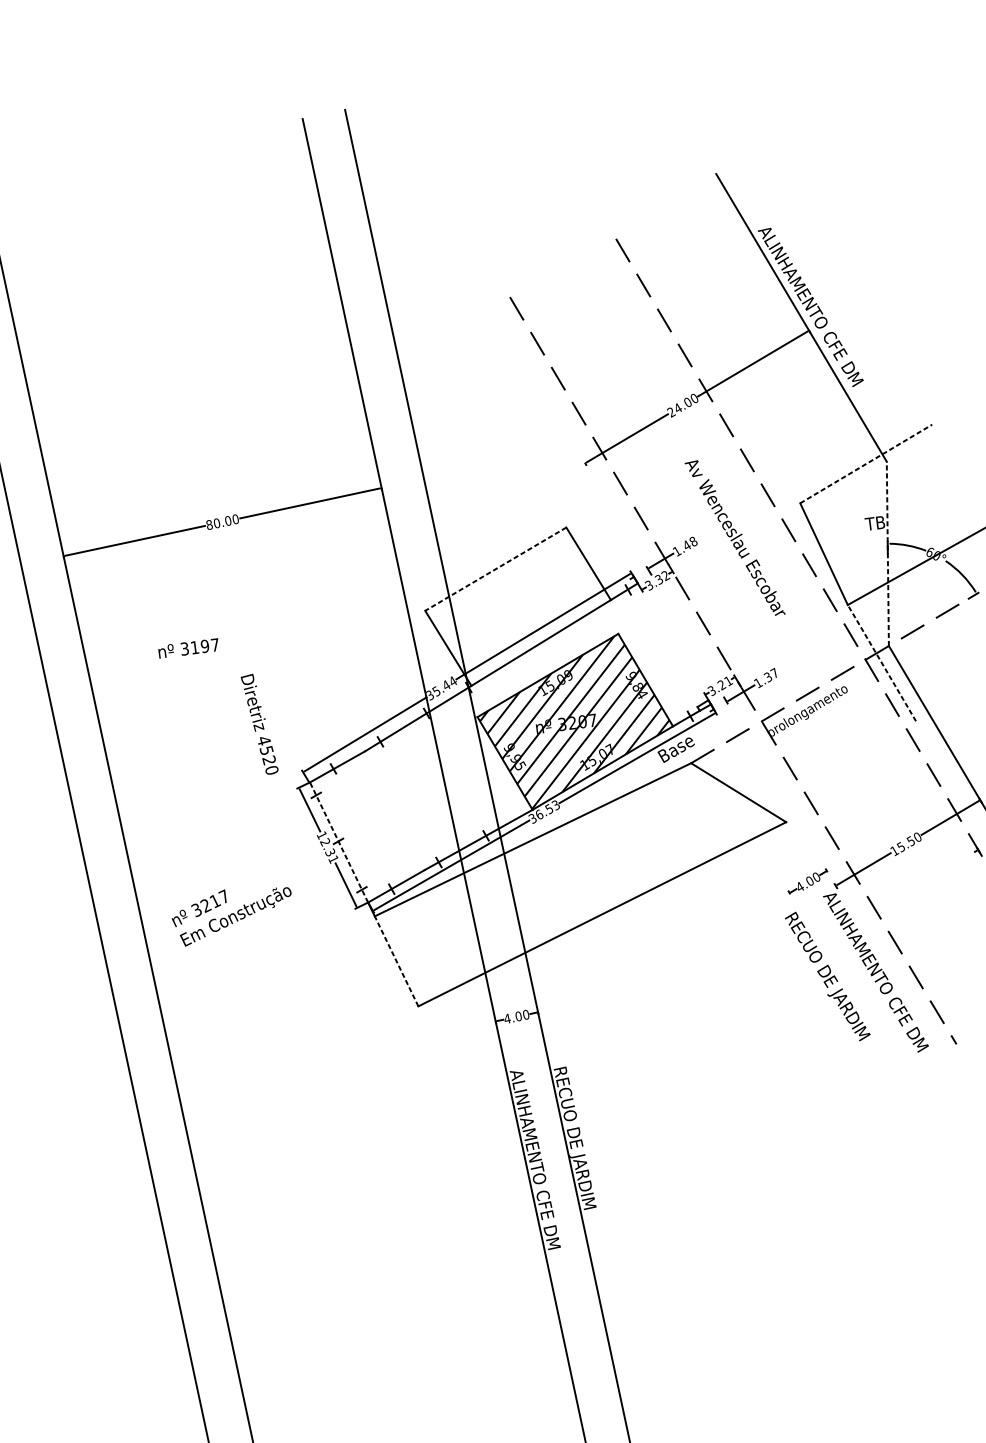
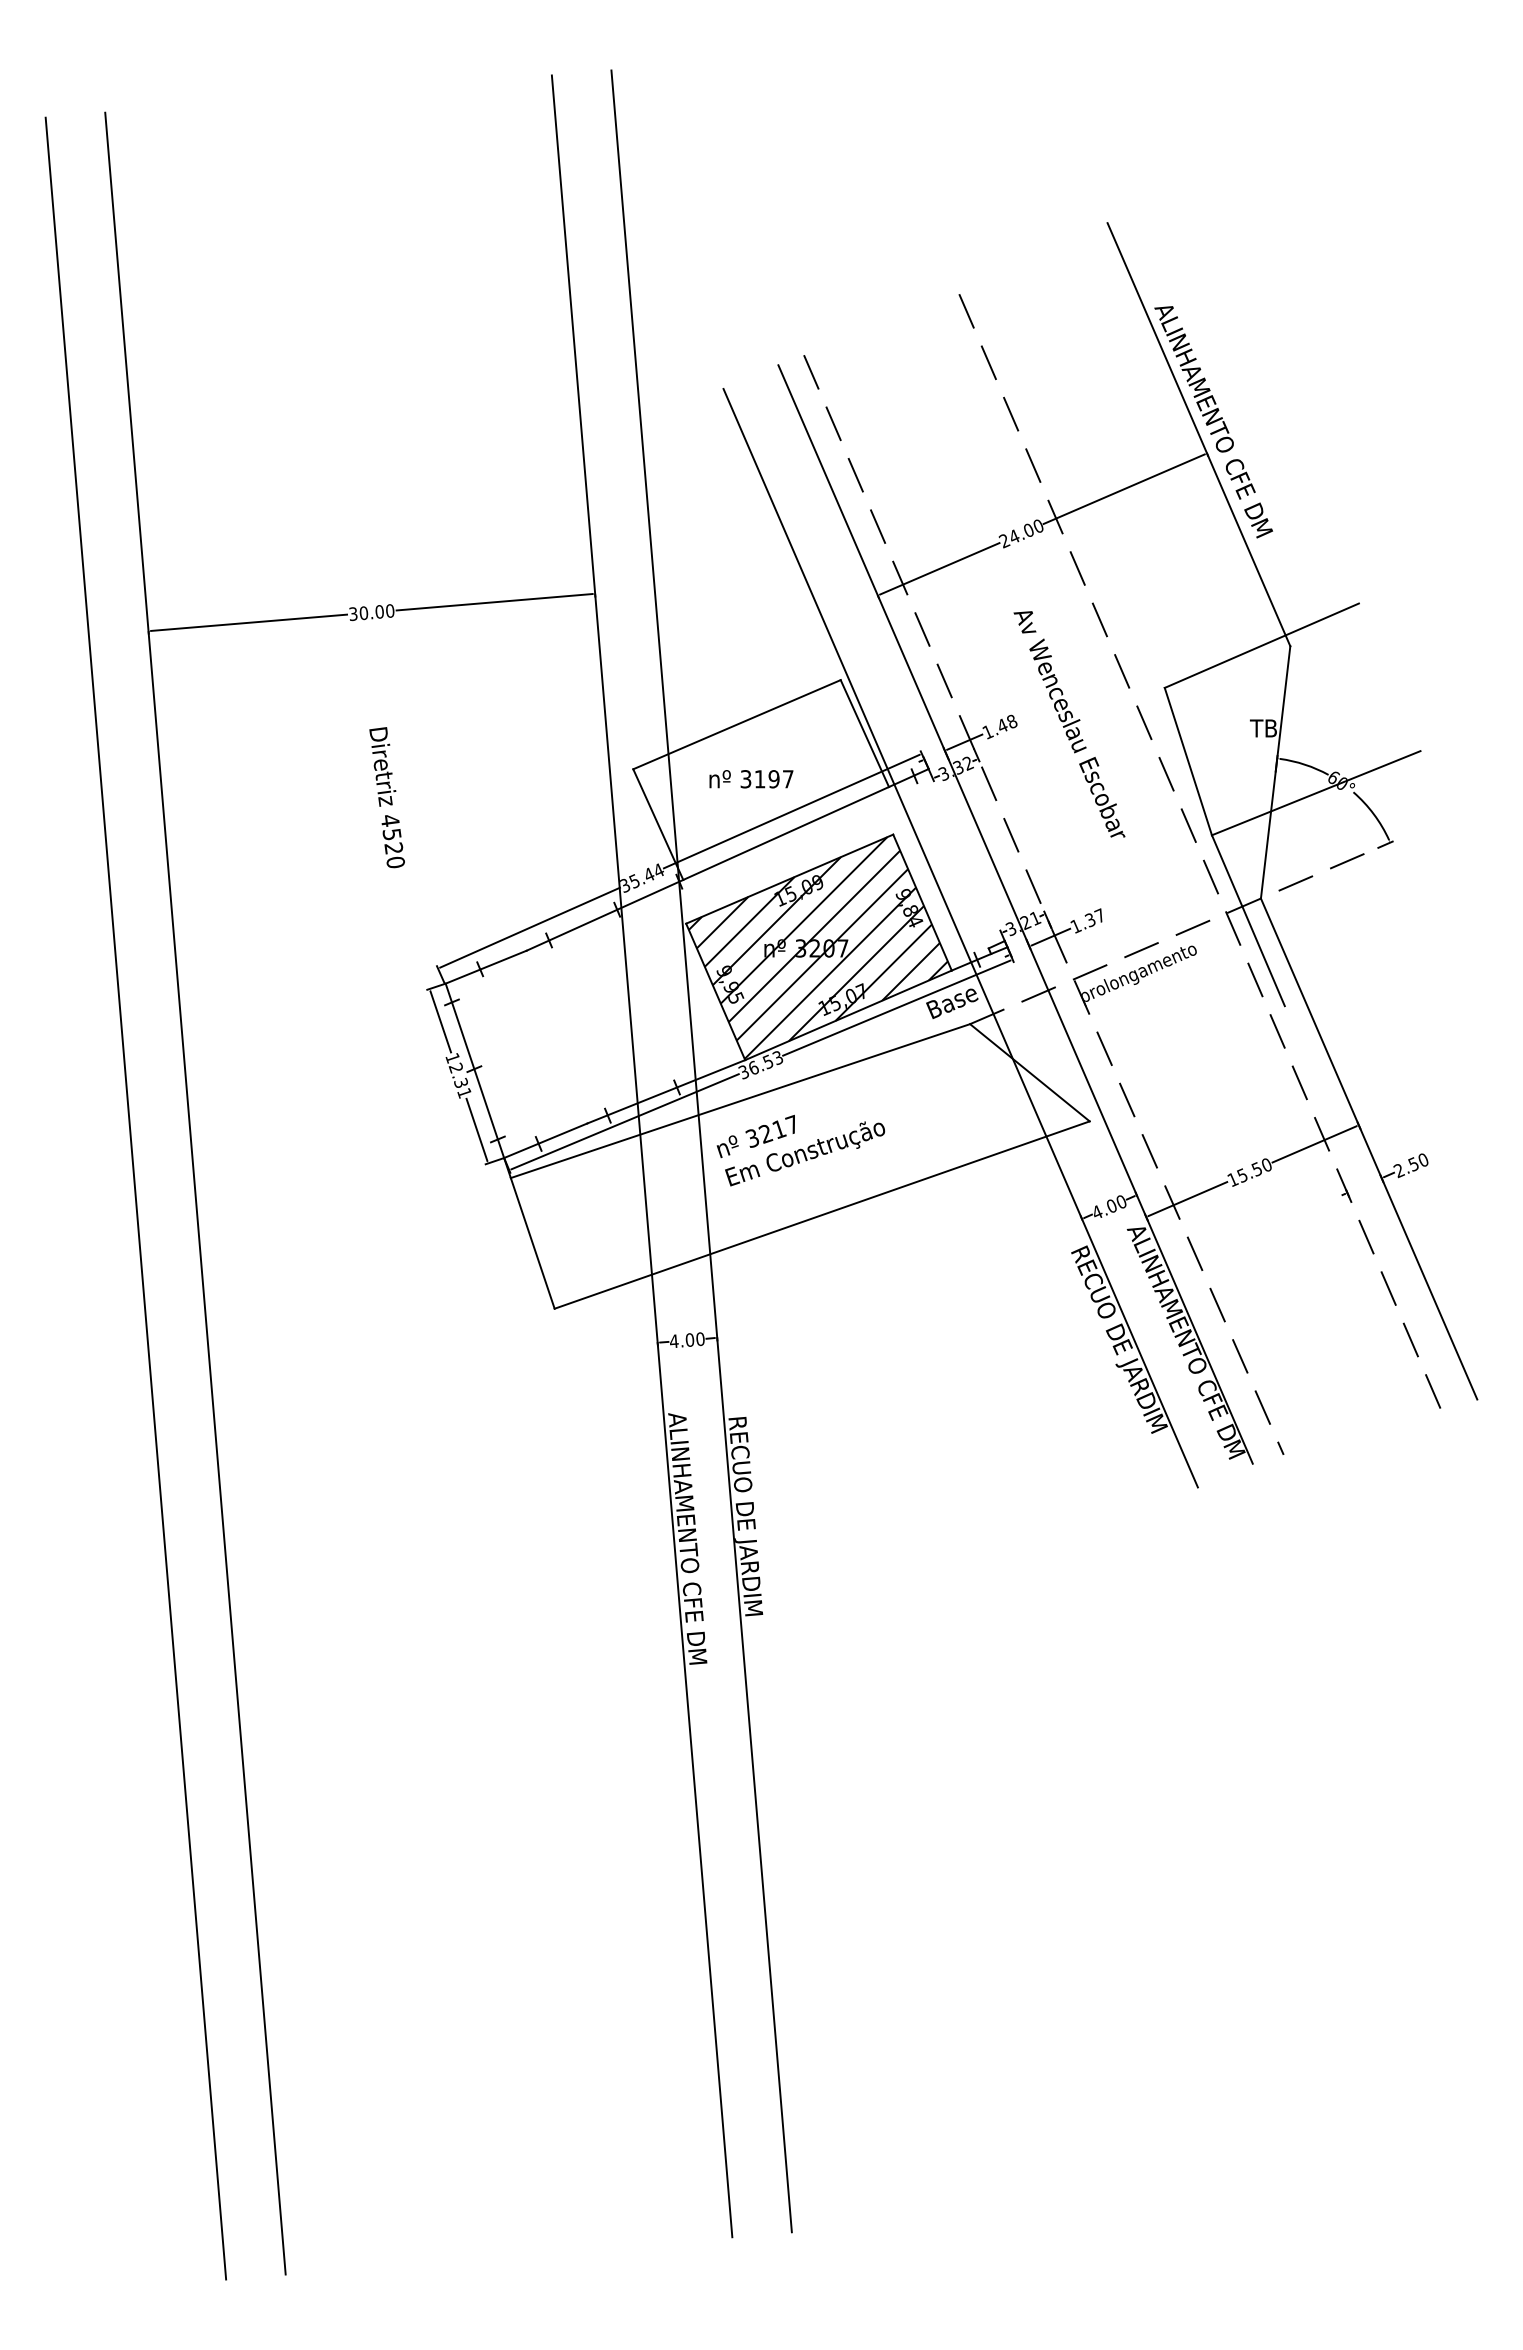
line: (865, 463) -> (1261, 645), dashed -> solid
text: (209, 525) -> (353, 614), 80.00 -> 30.00
line: (887, 553) -> (1275, 772), dashed -> solid
line: (496, 569) -> (737, 724), dashed -> solid
text: (188, 648) -> (751, 779), moved
line: (881, 662) -> (1248, 920), dashed -> solid
line: (713, 680) -> (1015, 914), added
line: (676, 701) -> (960, 937), added
text: (259, 724) -> (386, 797), moved
line: (338, 842) -> (474, 1070), dashed -> solid
text: (232, 914) -> (800, 1150), moved
line: (396, 961) -> (532, 1243), dashed -> solid

